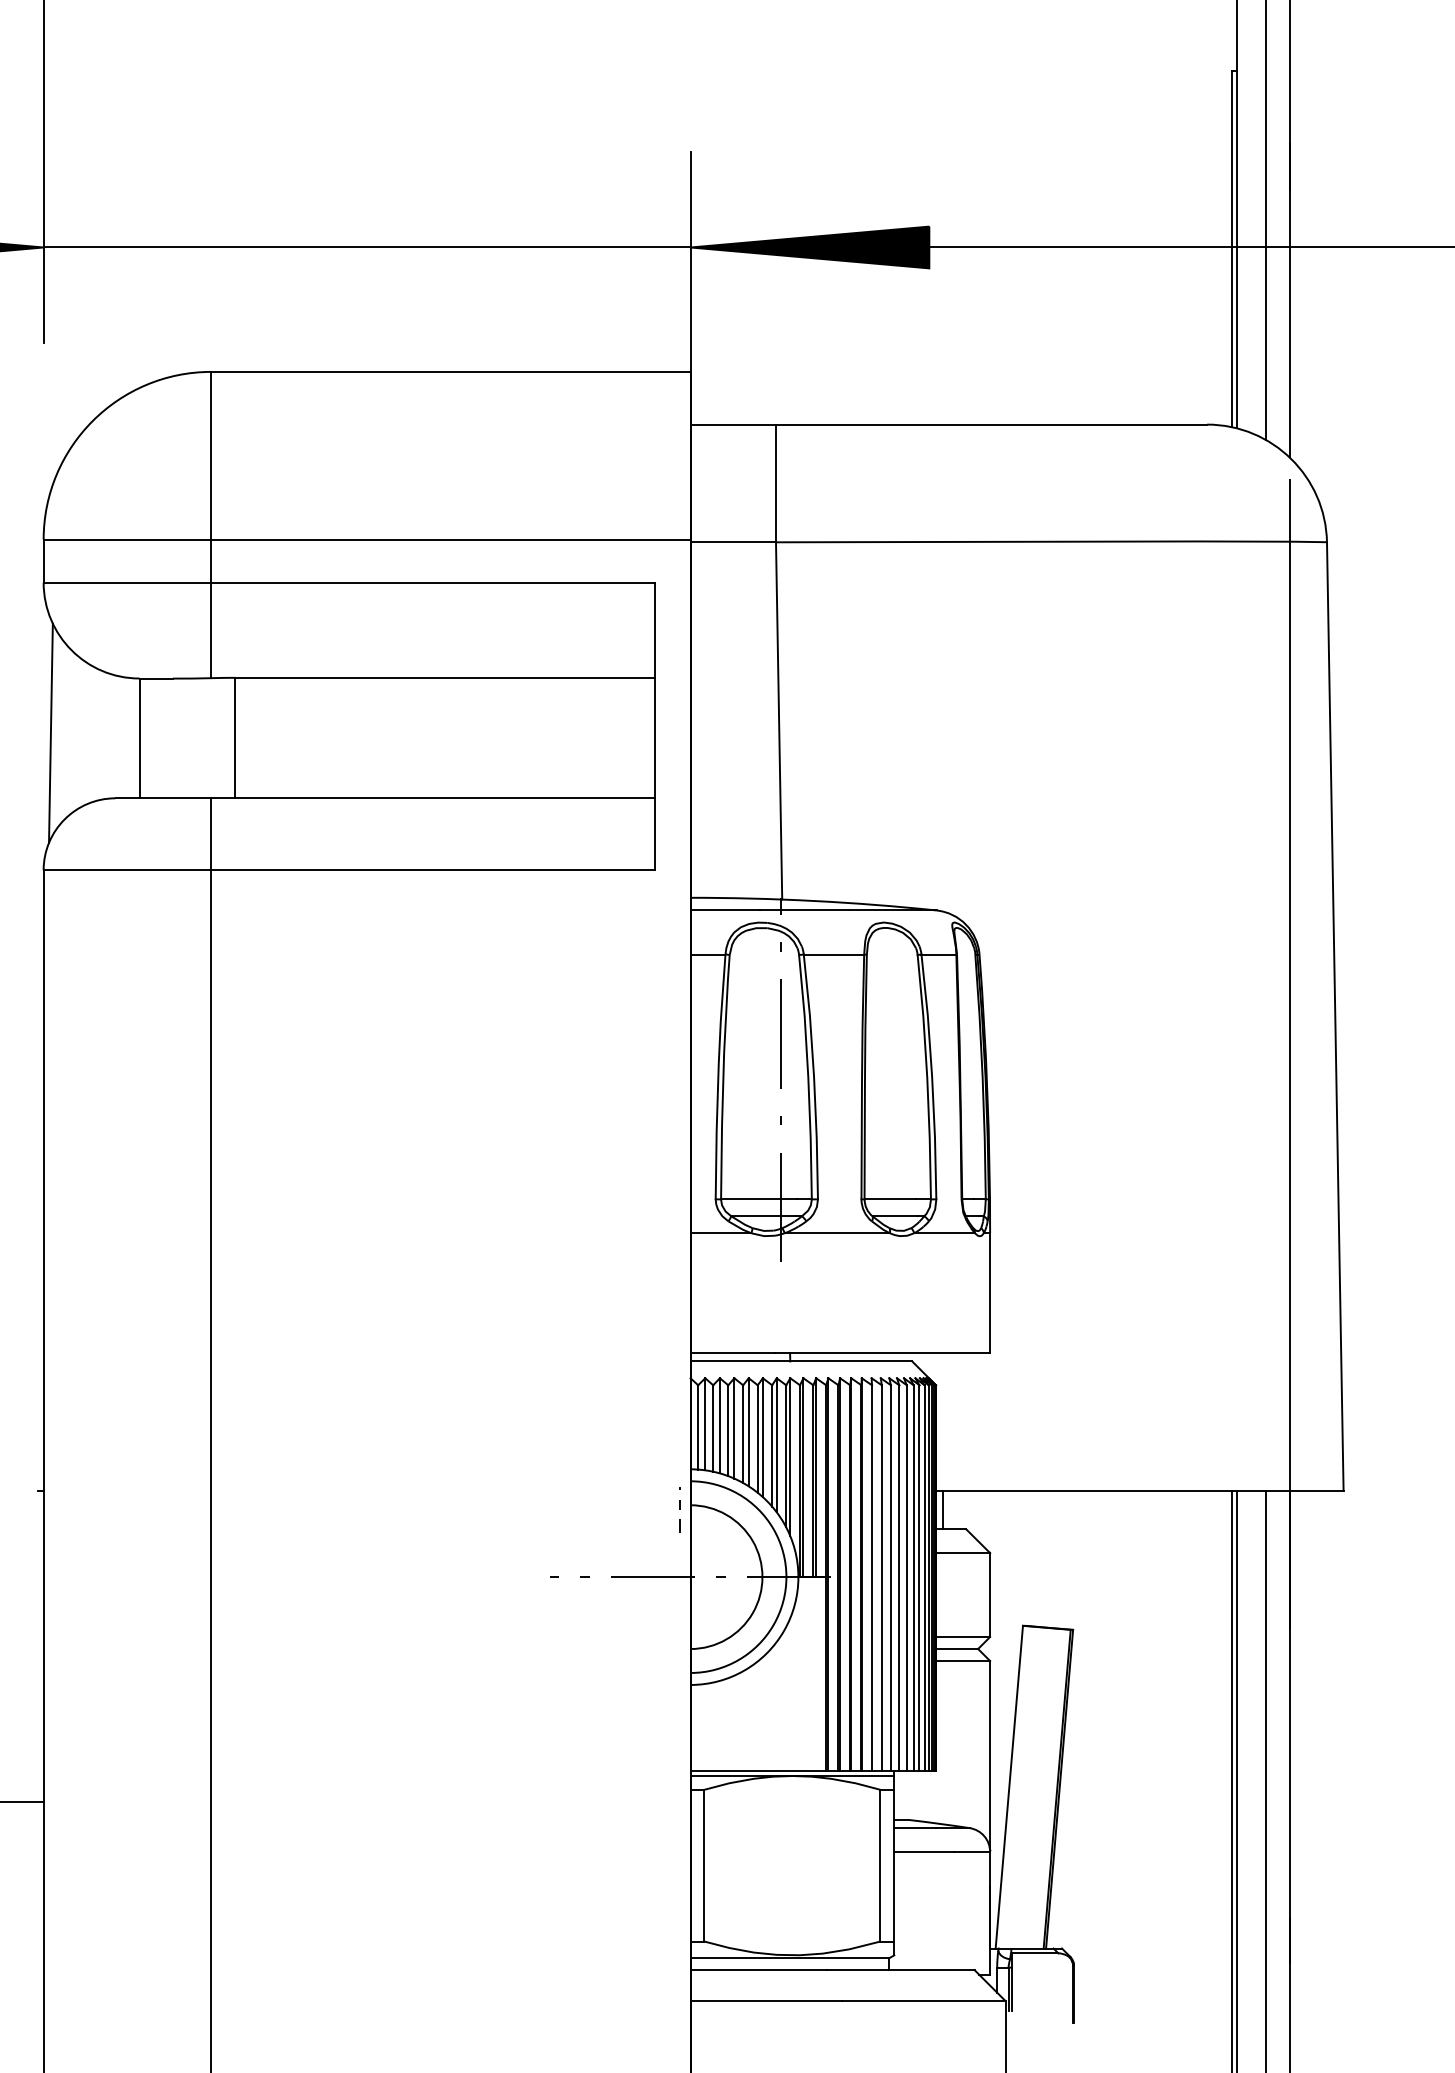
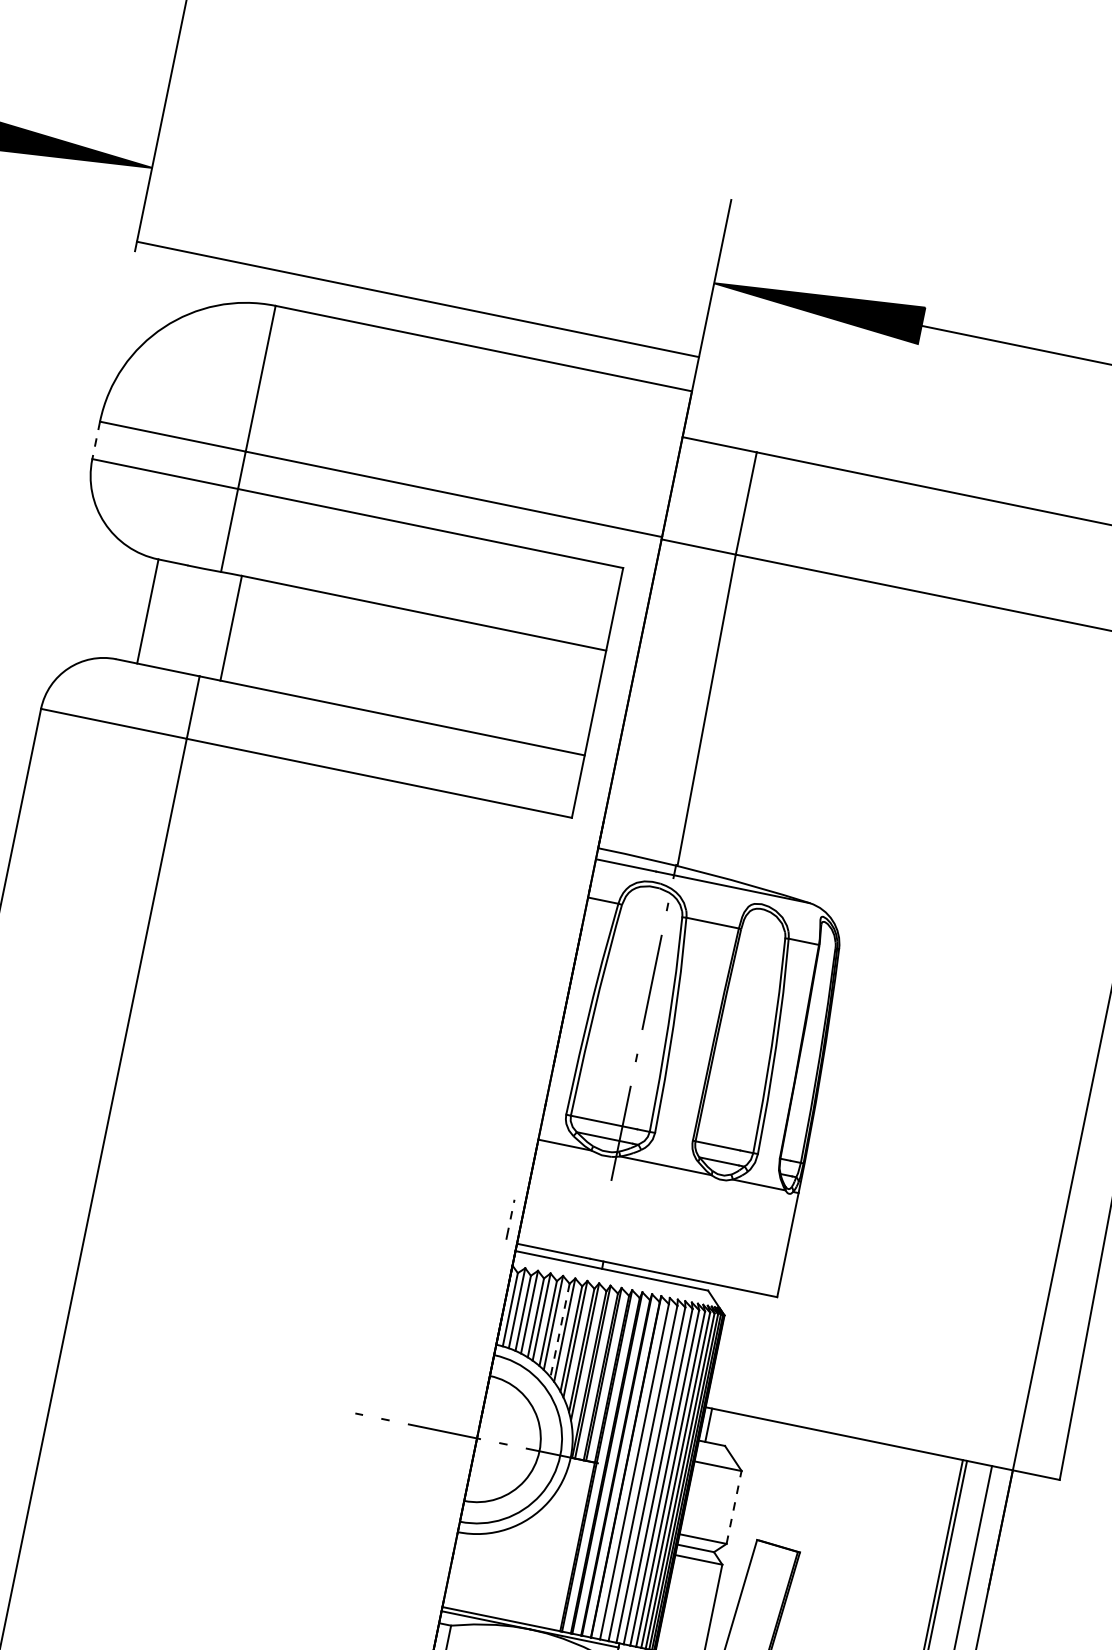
line: (366, 247) -> (417, 299), moved
line: (43, 561) -> (96, 440), solid -> dashed
line: (50, 733) -> (71, 591), removed
line: (757, 1439) -> (559, 1330), solid -> dashed
line: (679, 1509) -> (510, 1219), moved
line: (990, 1595) -> (734, 1507), solid -> dashed

